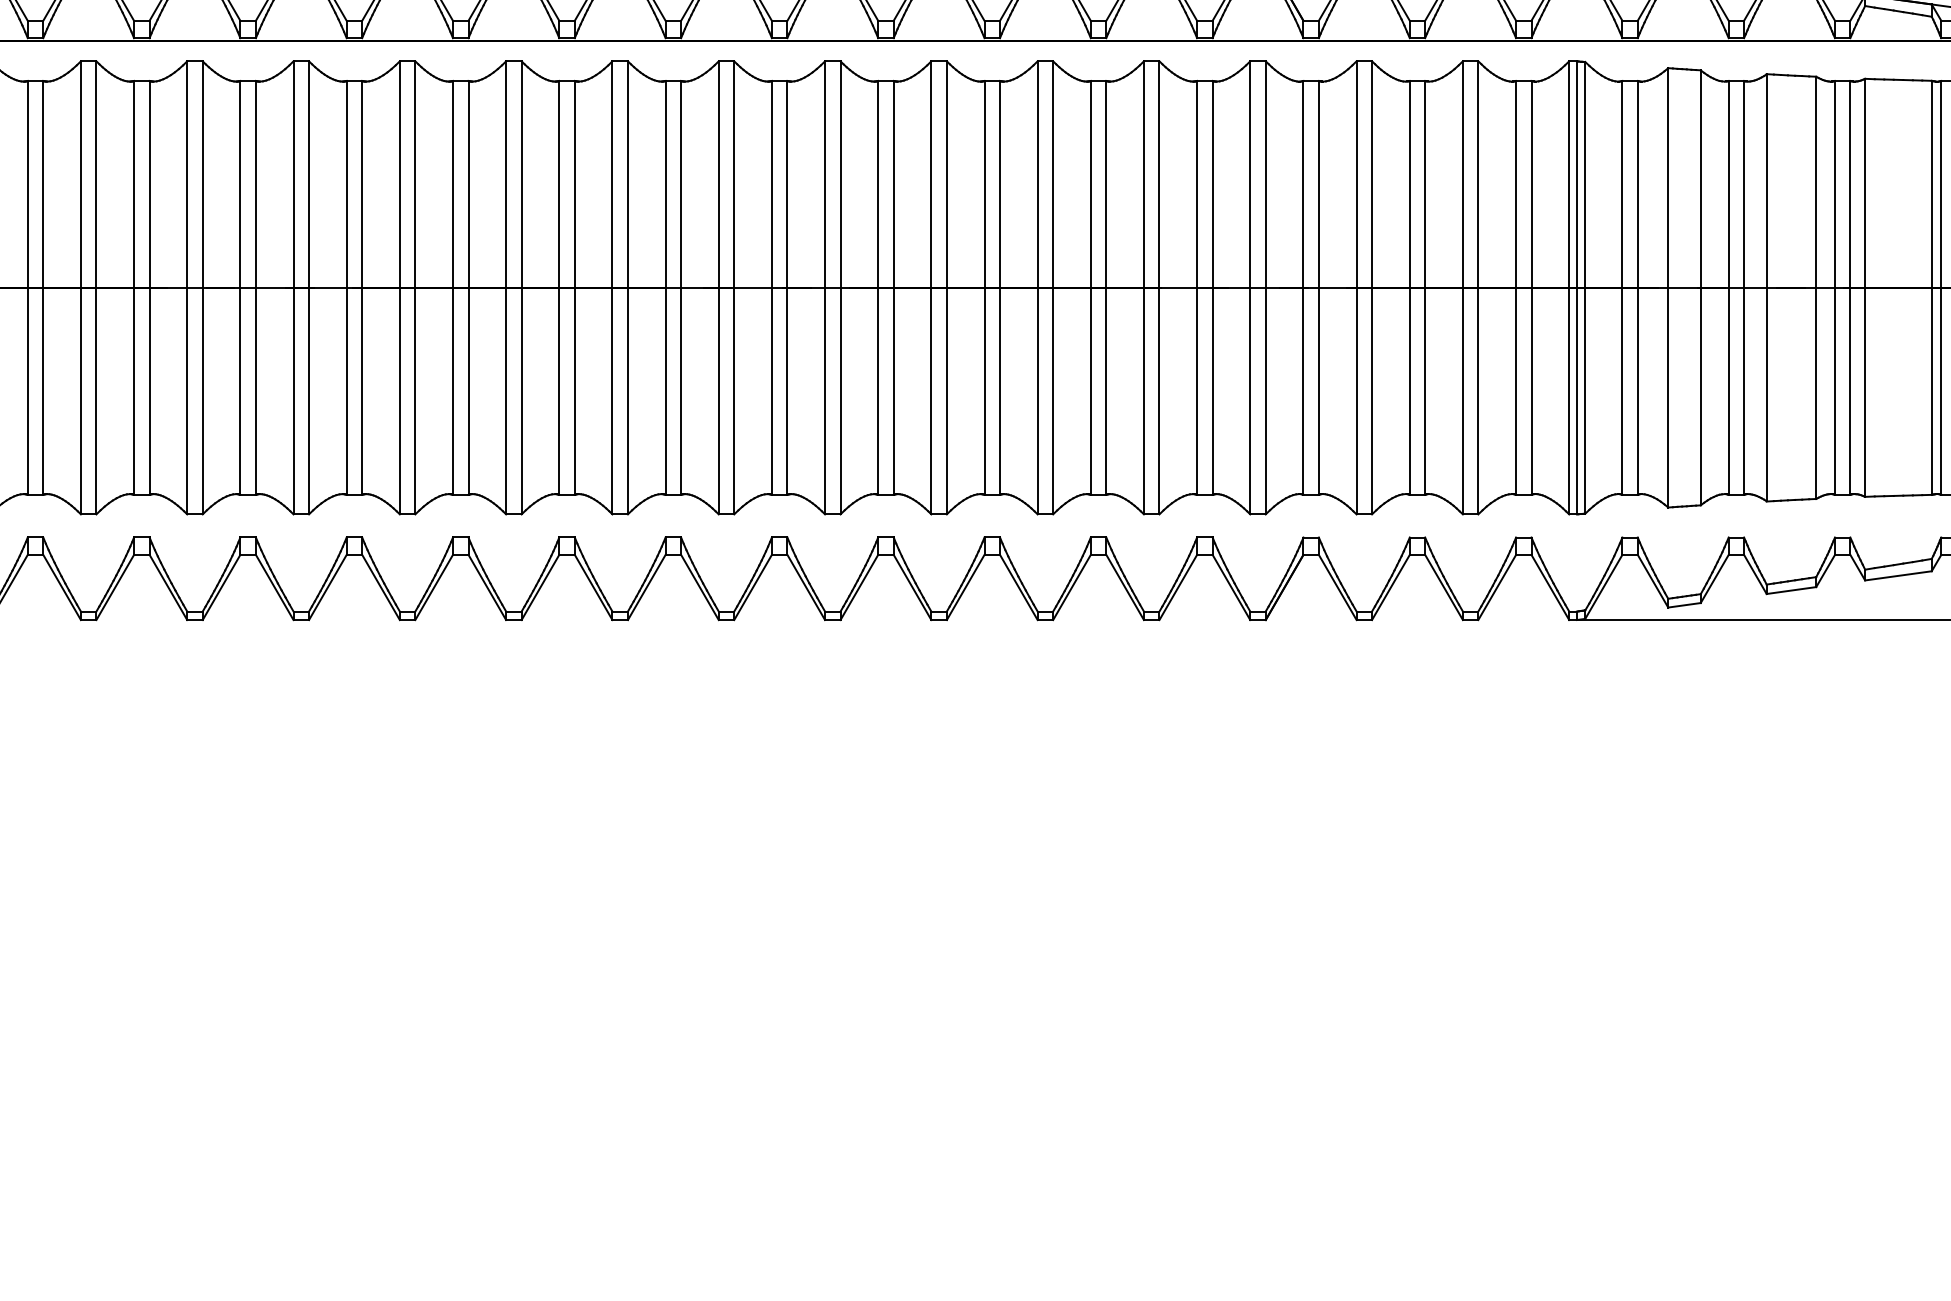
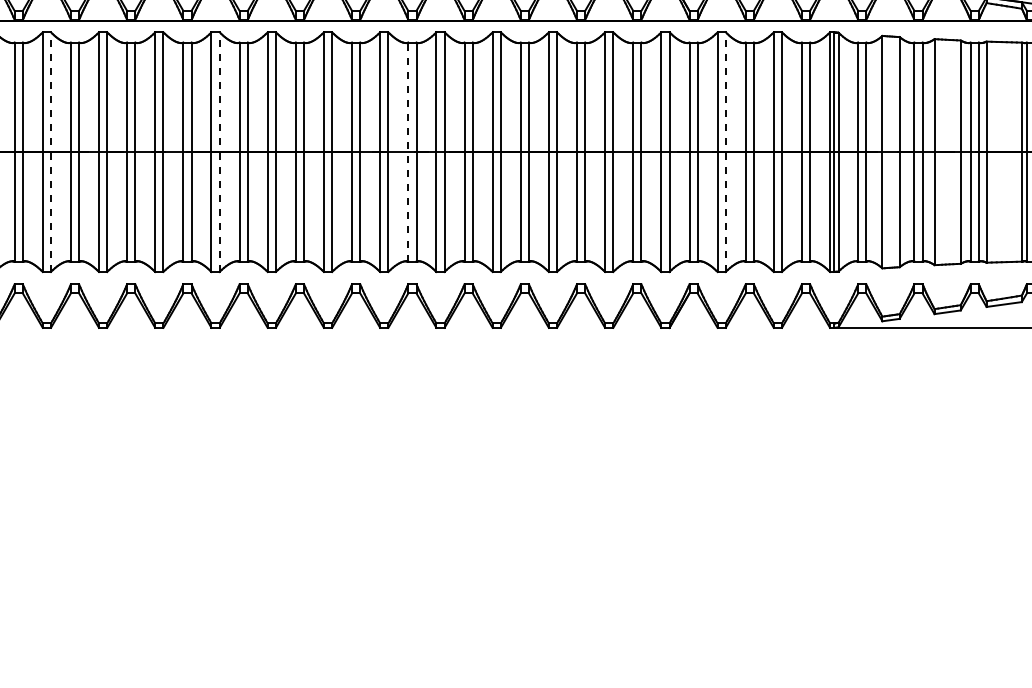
line: (772, 286) -> (408, 151), solid -> dashed
line: (95, 288) -> (50, 152), solid -> dashed
line: (414, 288) -> (219, 152), solid -> dashed
line: (1371, 288) -> (725, 152), solid -> dashed

